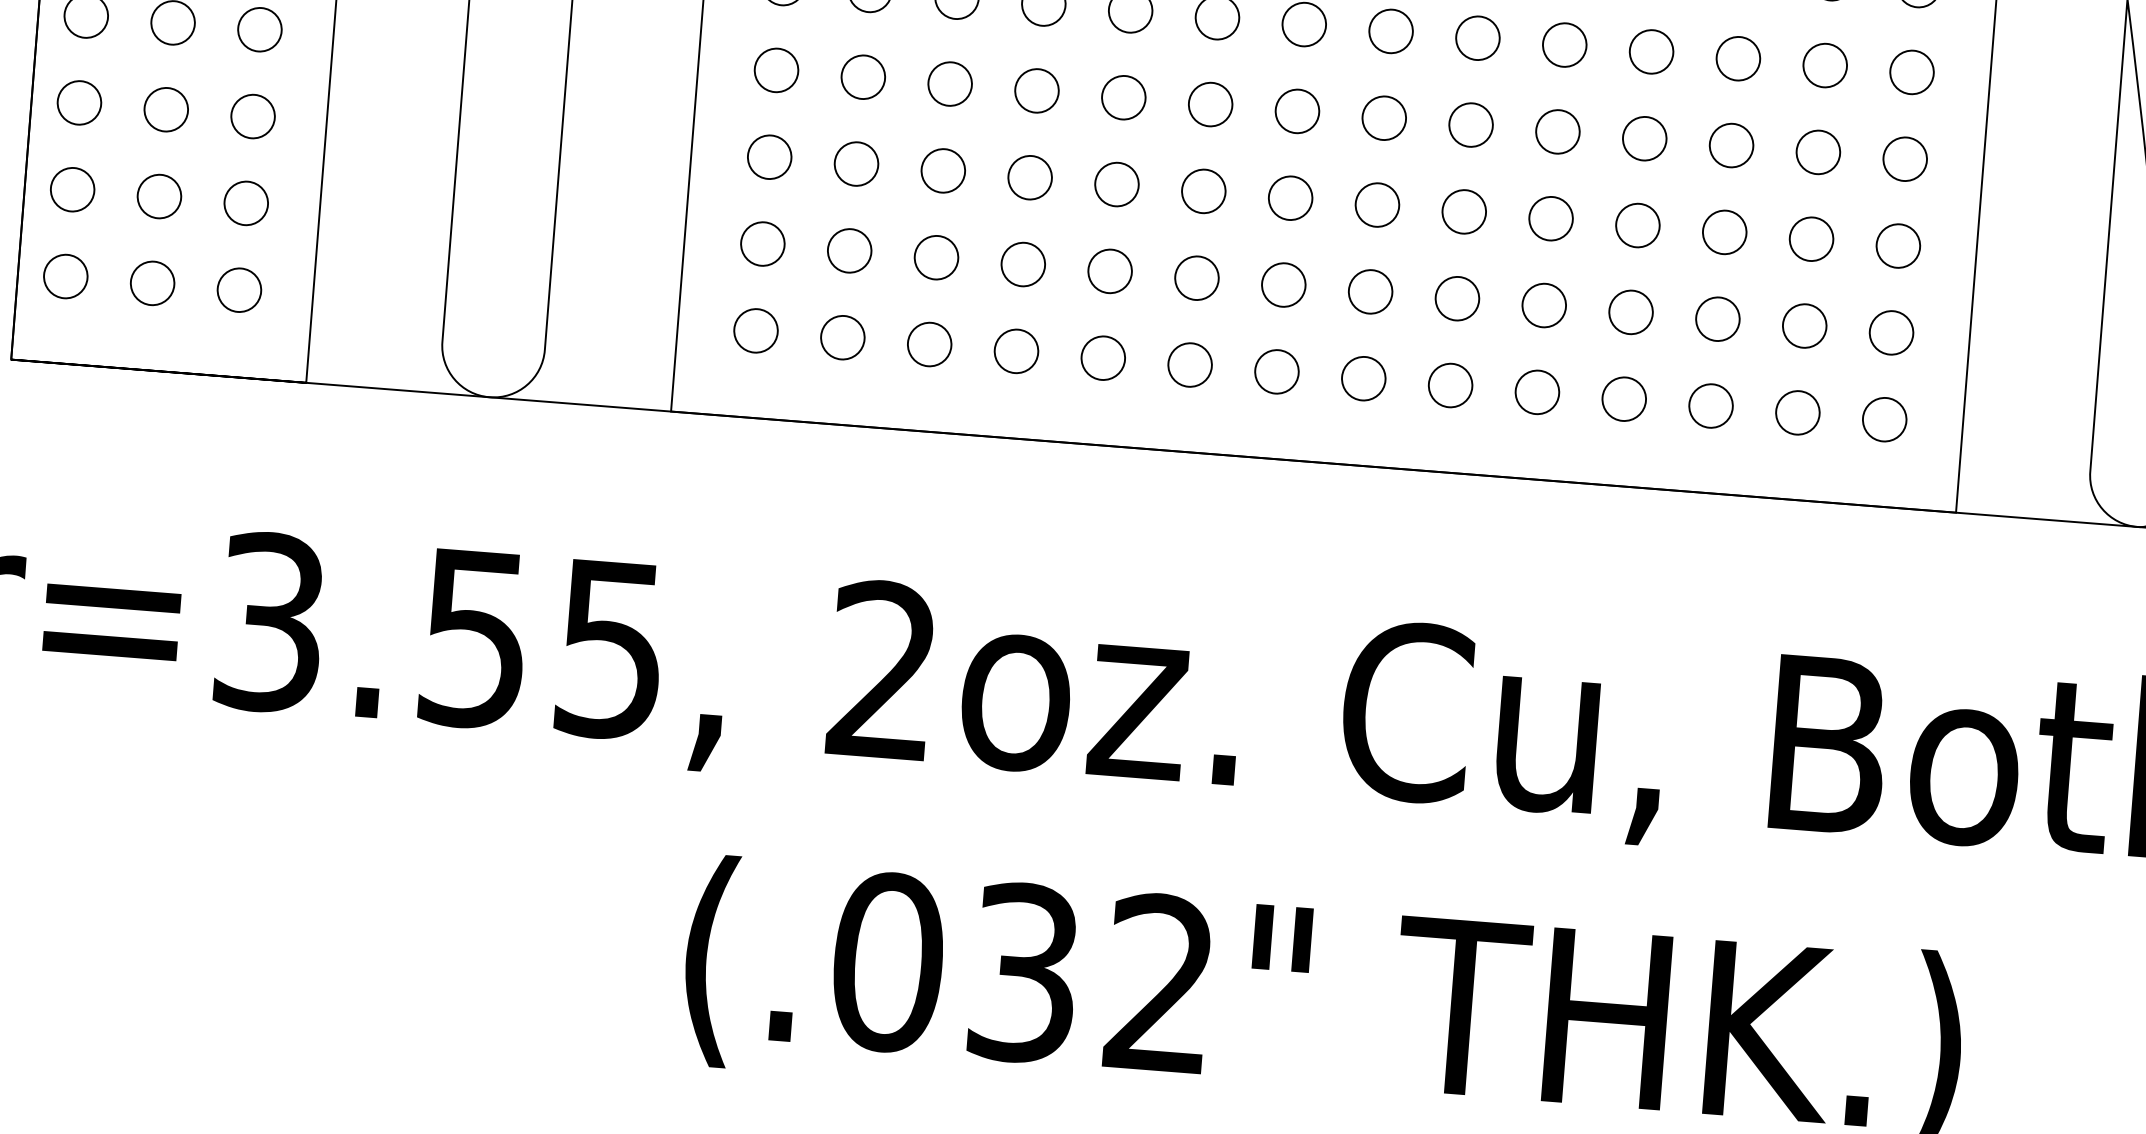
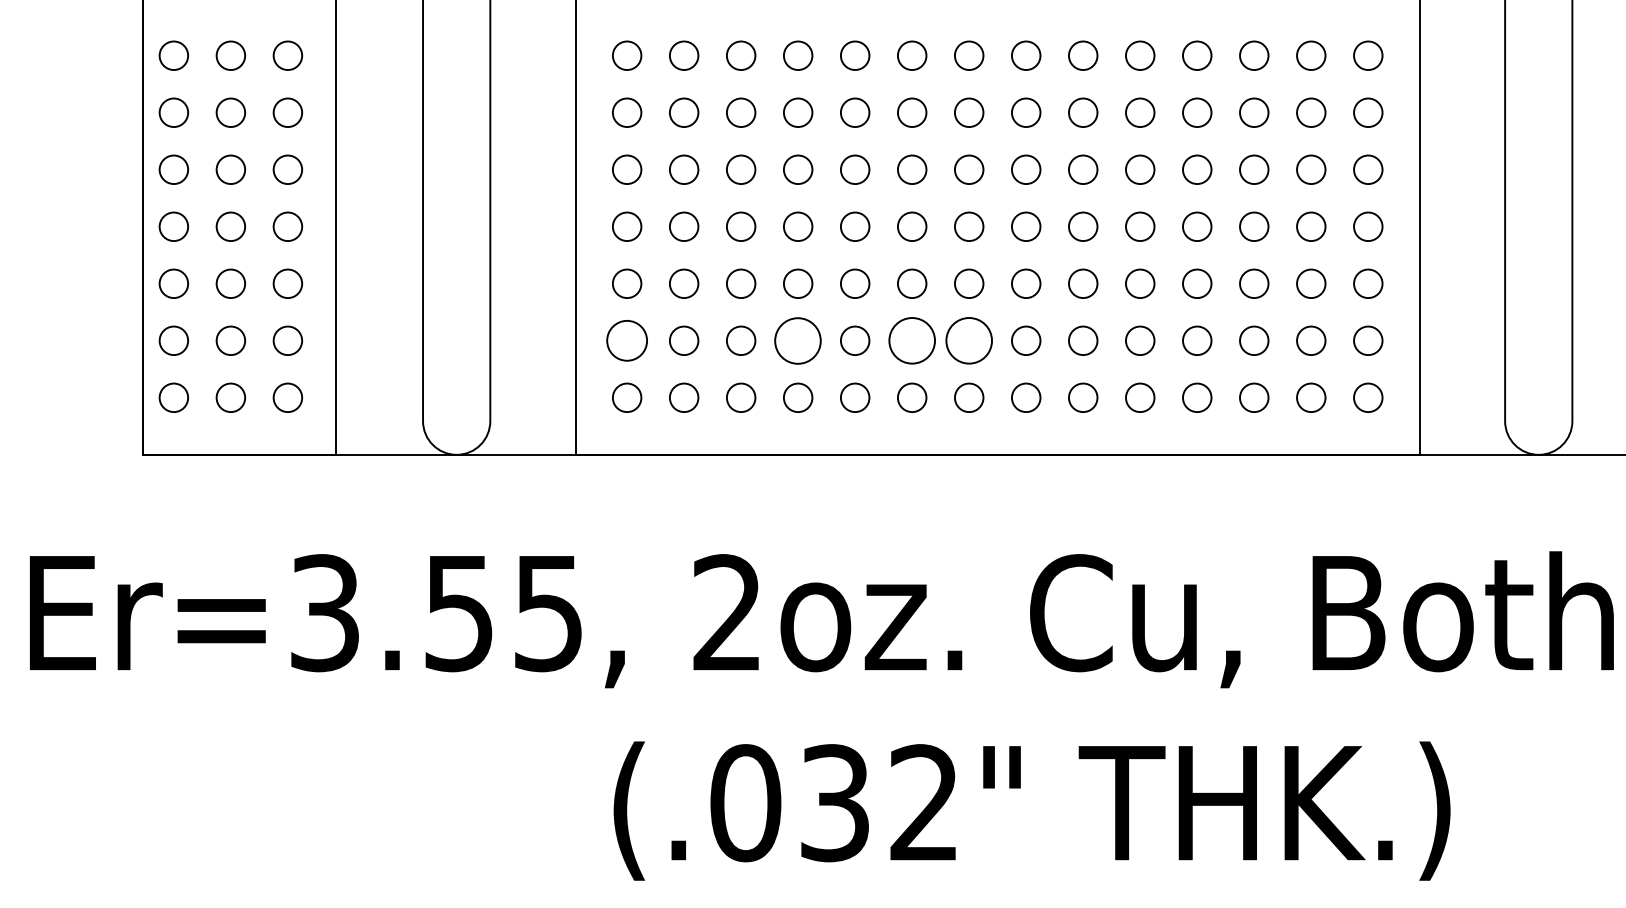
circle: (761, 243) -> (626, 340), size x1.4
circle: (1023, 264) -> (798, 340), size x1.6
circle: (1195, 277) -> (911, 340), size x1.6
circle: (1282, 284) -> (968, 340), size x1.6

